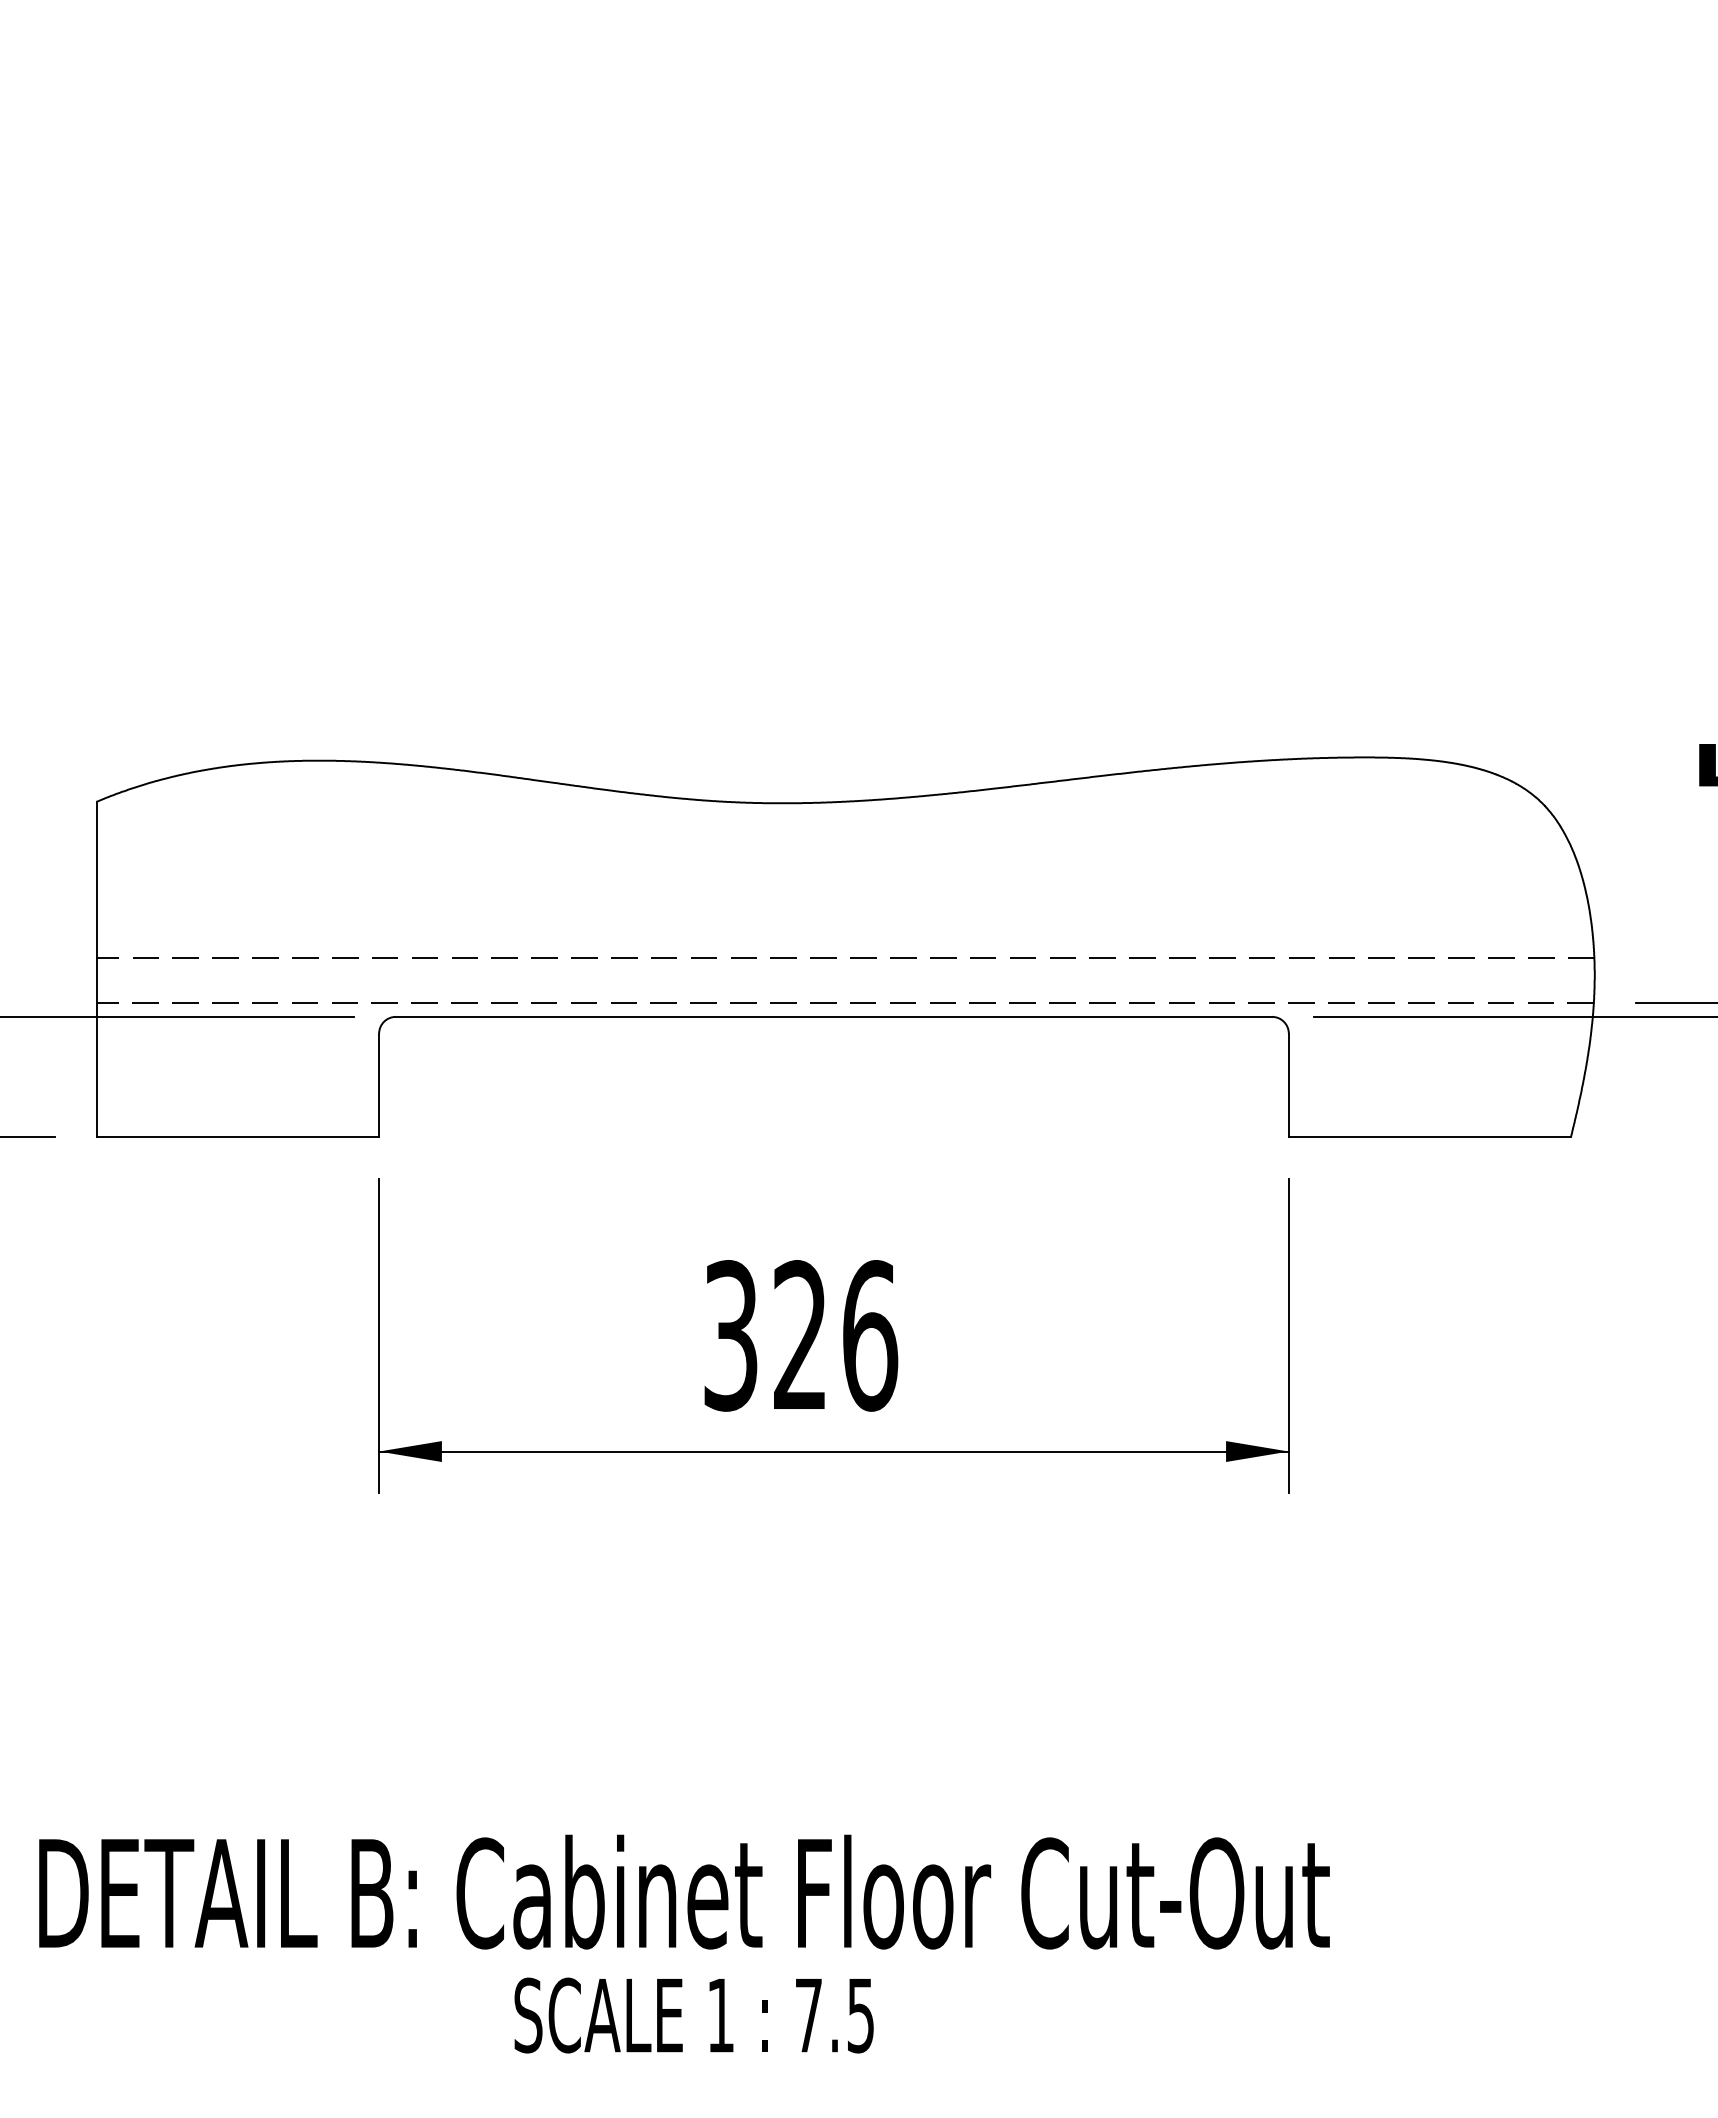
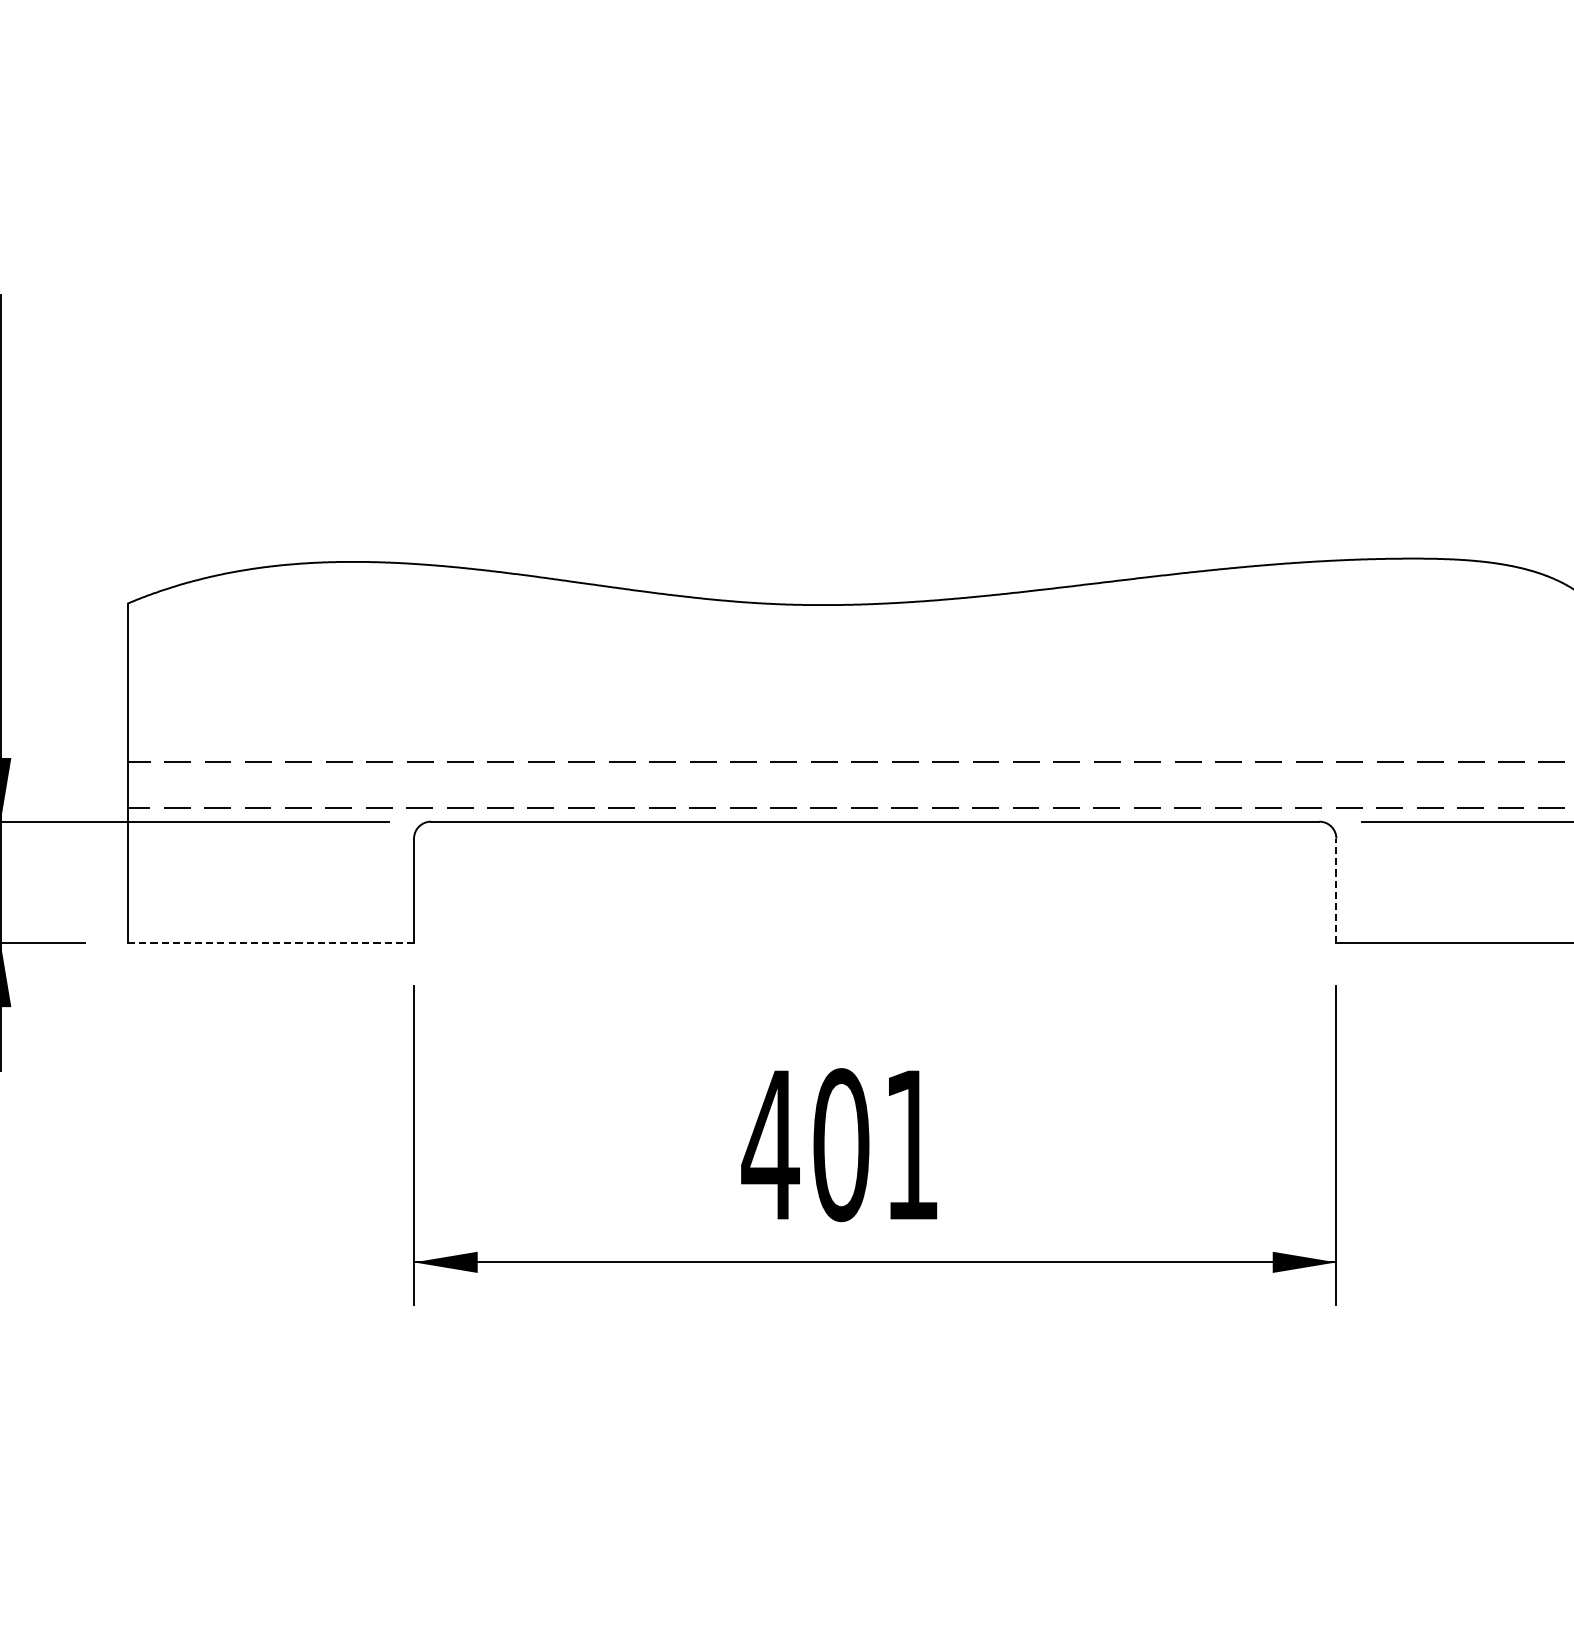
line: (1288, 1085) -> (1336, 891), solid -> dashed
line: (237, 1137) -> (270, 943), solid -> dashed
text: (799, 1335) -> (840, 1144), 326 -> 401

